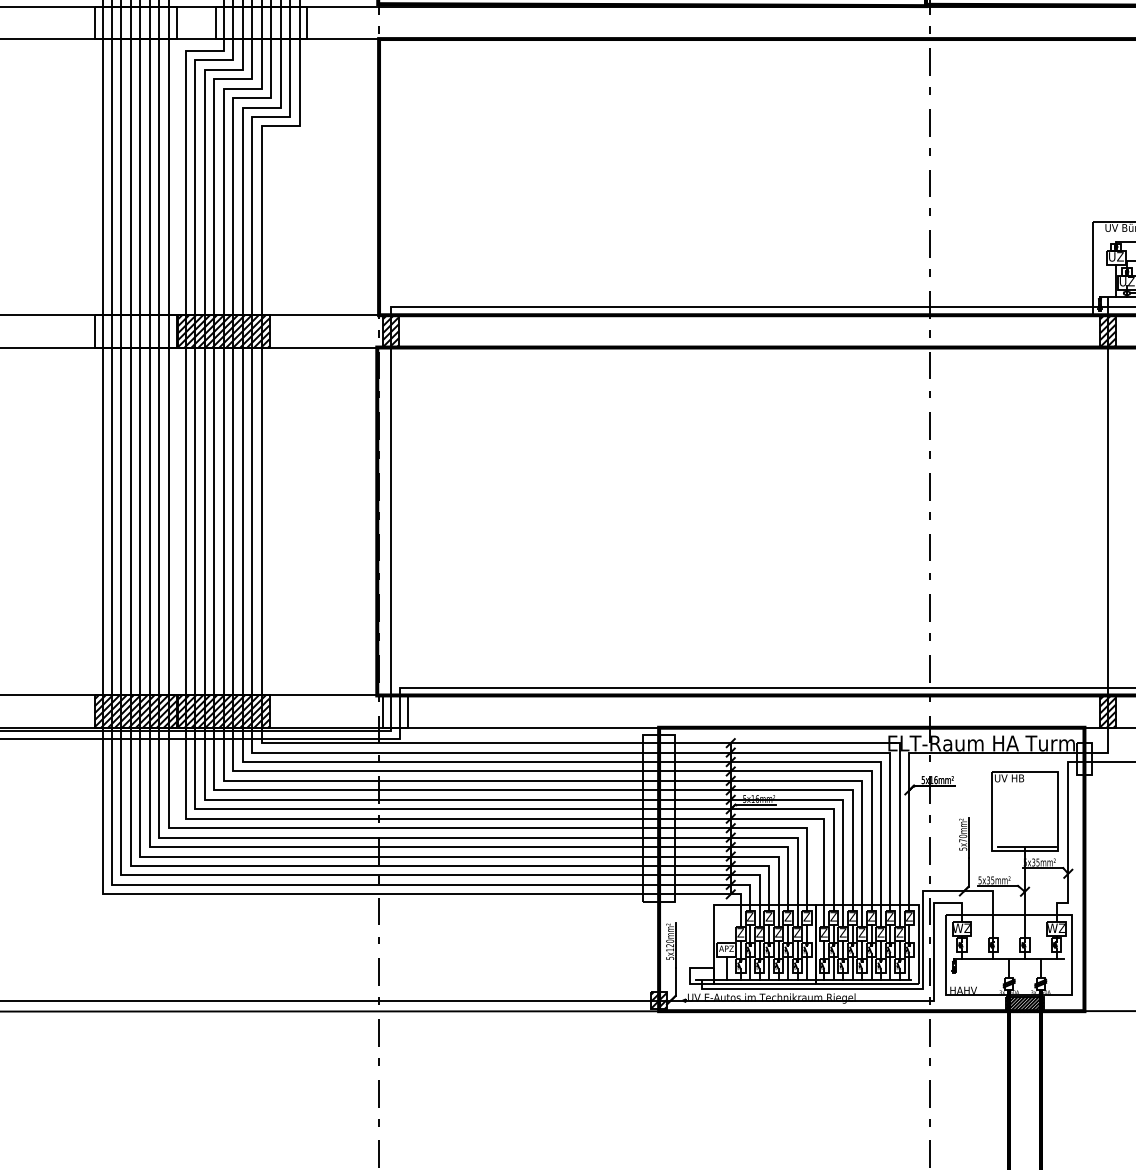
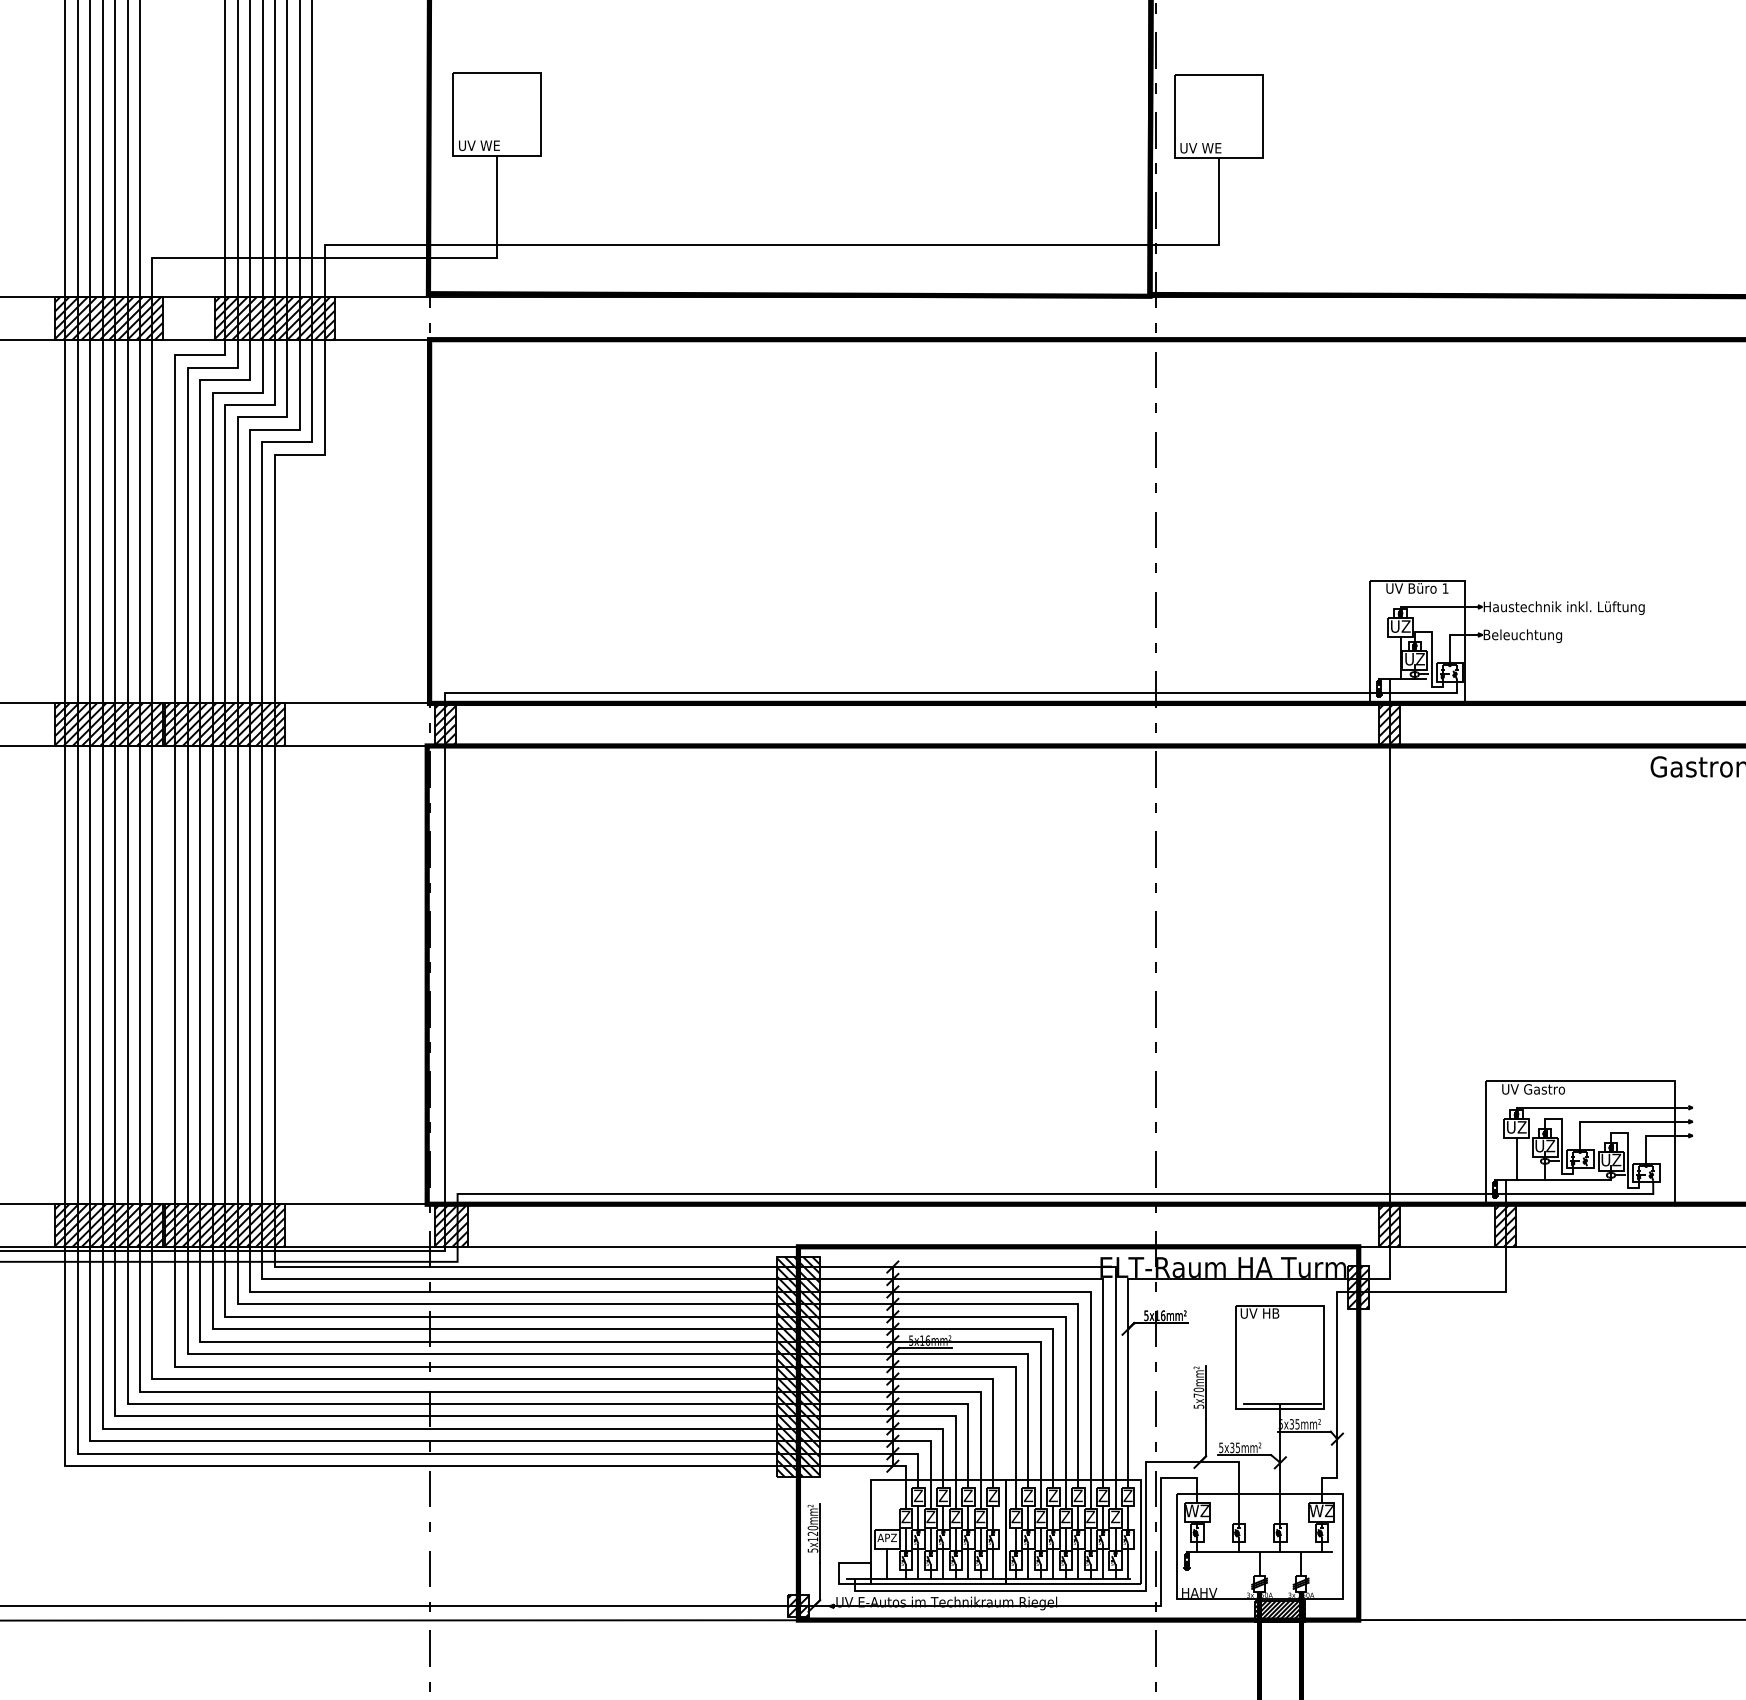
hatch: (135, 22) -> (108, 318), added
hatch: (261, 22) -> (274, 318), added
hatch: (135, 331) -> (108, 724), added
hatch: (394, 711) -> (450, 1225), added
hatch: (1084, 758) -> (1358, 1287), added
hatch: (659, 818) -> (798, 1366), added

